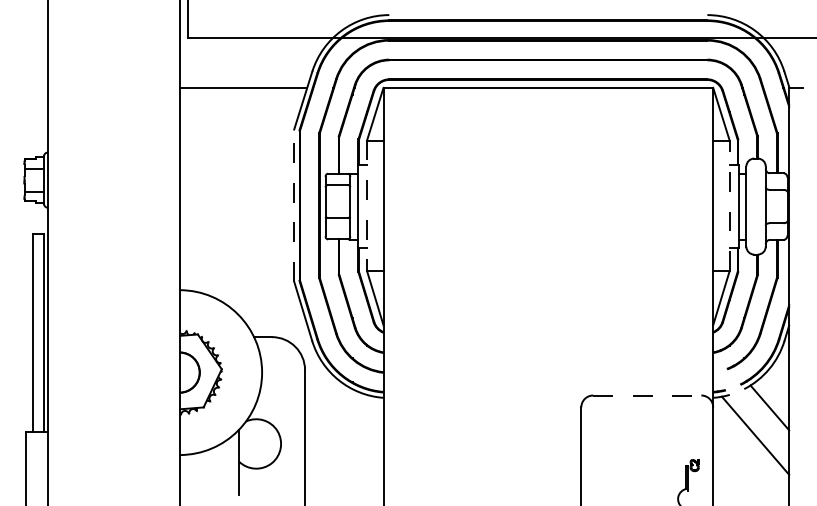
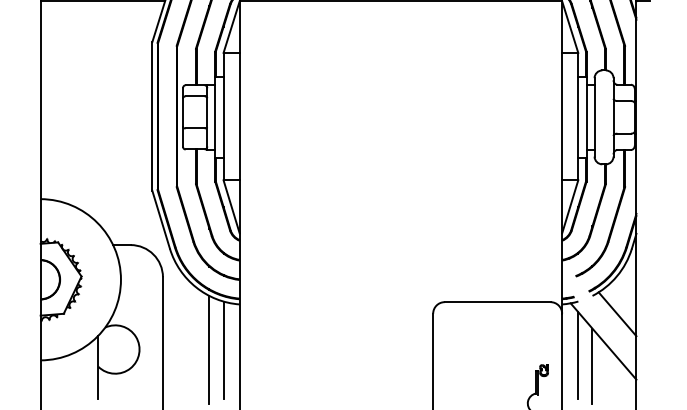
line: (294, 205) -> (152, 116), dashed -> solid
line: (729, 205) -> (578, 116), dashed -> solid
line: (367, 206) -> (224, 117), dashed -> solid
line: (647, 395) -> (497, 302), dashed -> solid
line: (352, 444) -> (209, 350), added
line: (367, 444) -> (224, 350), added
line: (729, 449) -> (578, 354), added
line: (744, 461) -> (592, 366), added

